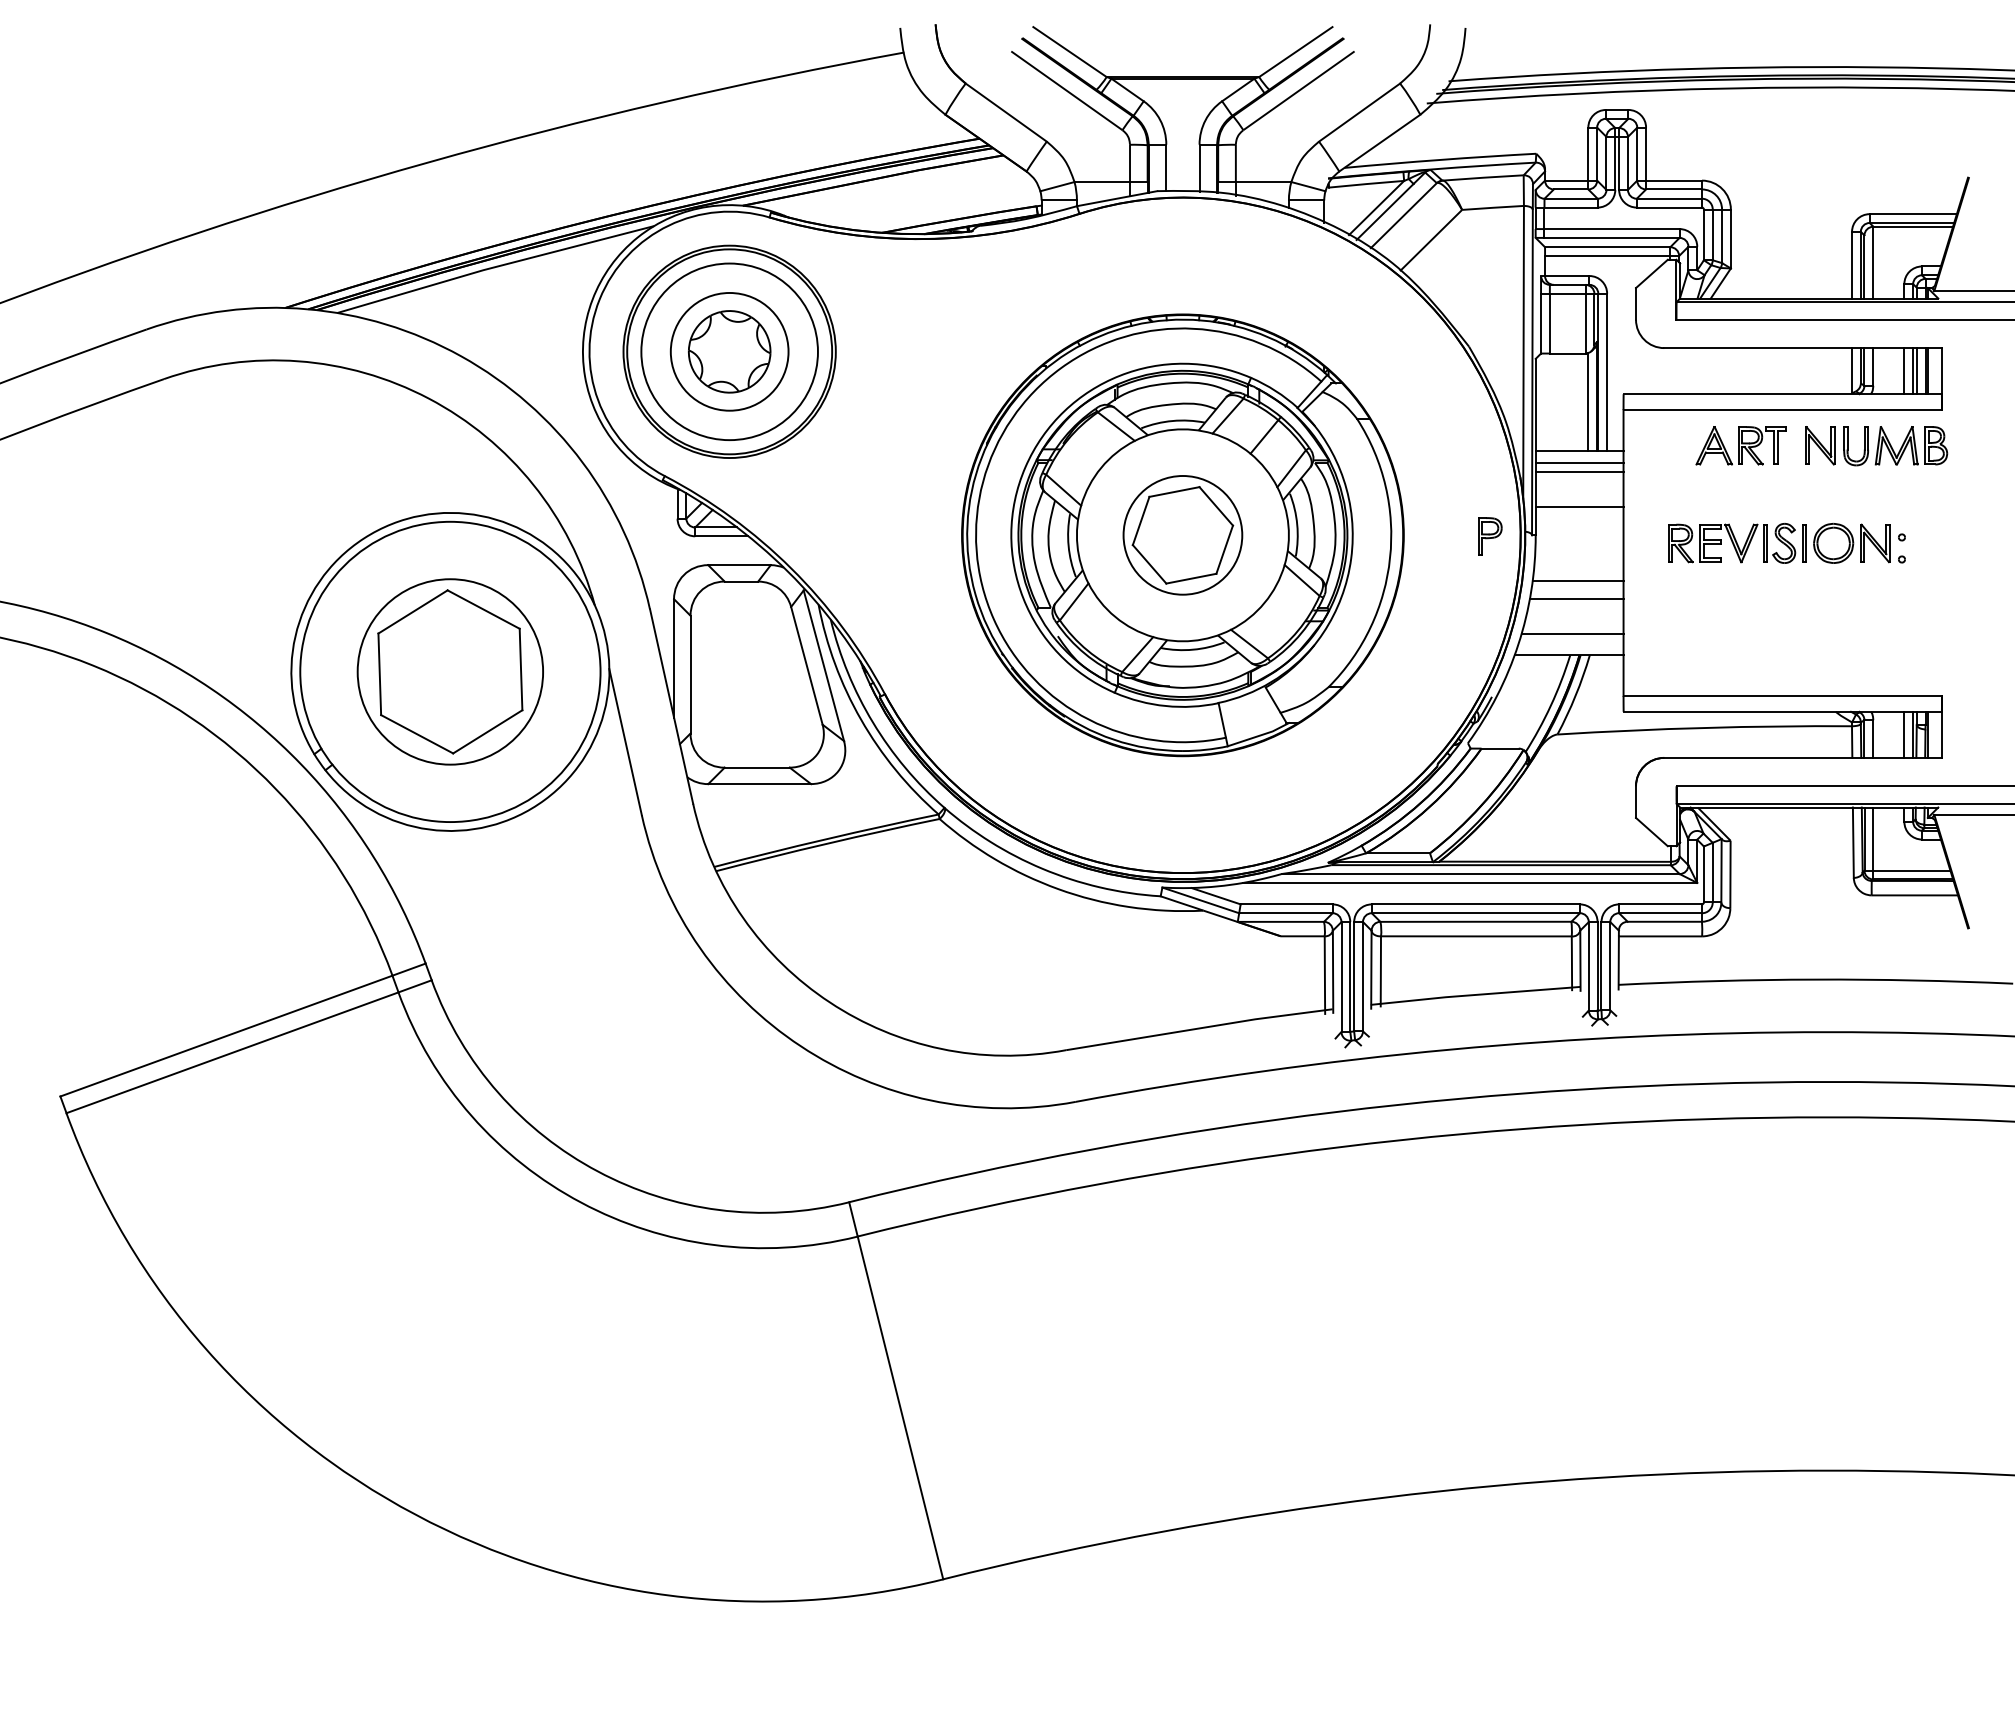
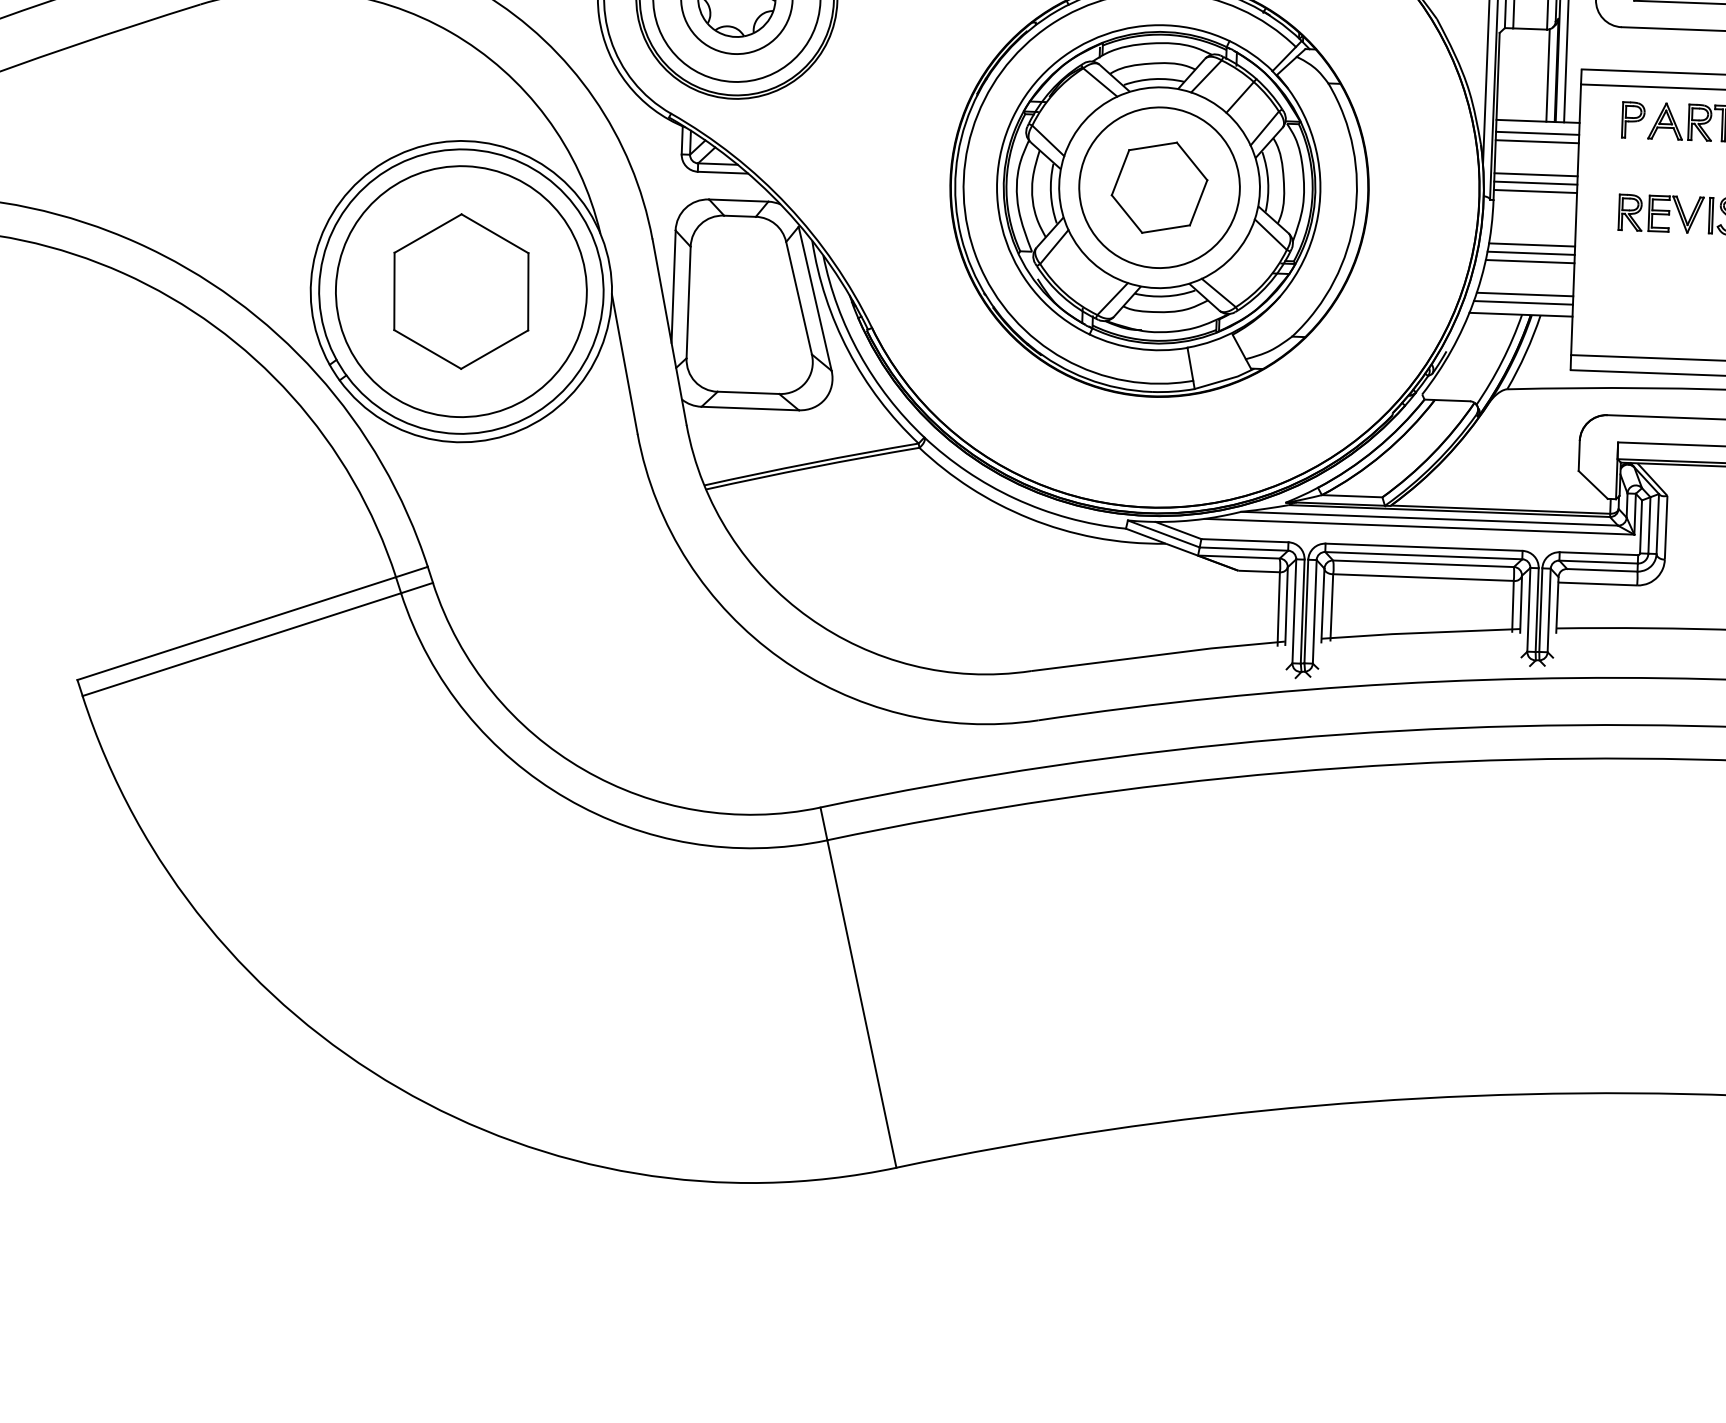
line: (1579, 515) -> (1535, 182), added
line: (1579, 524) -> (1535, 191), added
circle: (1182, 535) -> (1159, 187), size x1.43
part: (1490, 536) -> (1633, 119), moved
line: (1577, 590) -> (1531, 253), added
line: (1571, 642) -> (1523, 302), added
circle: (449, 671) -> (460, 291), size x1.43

